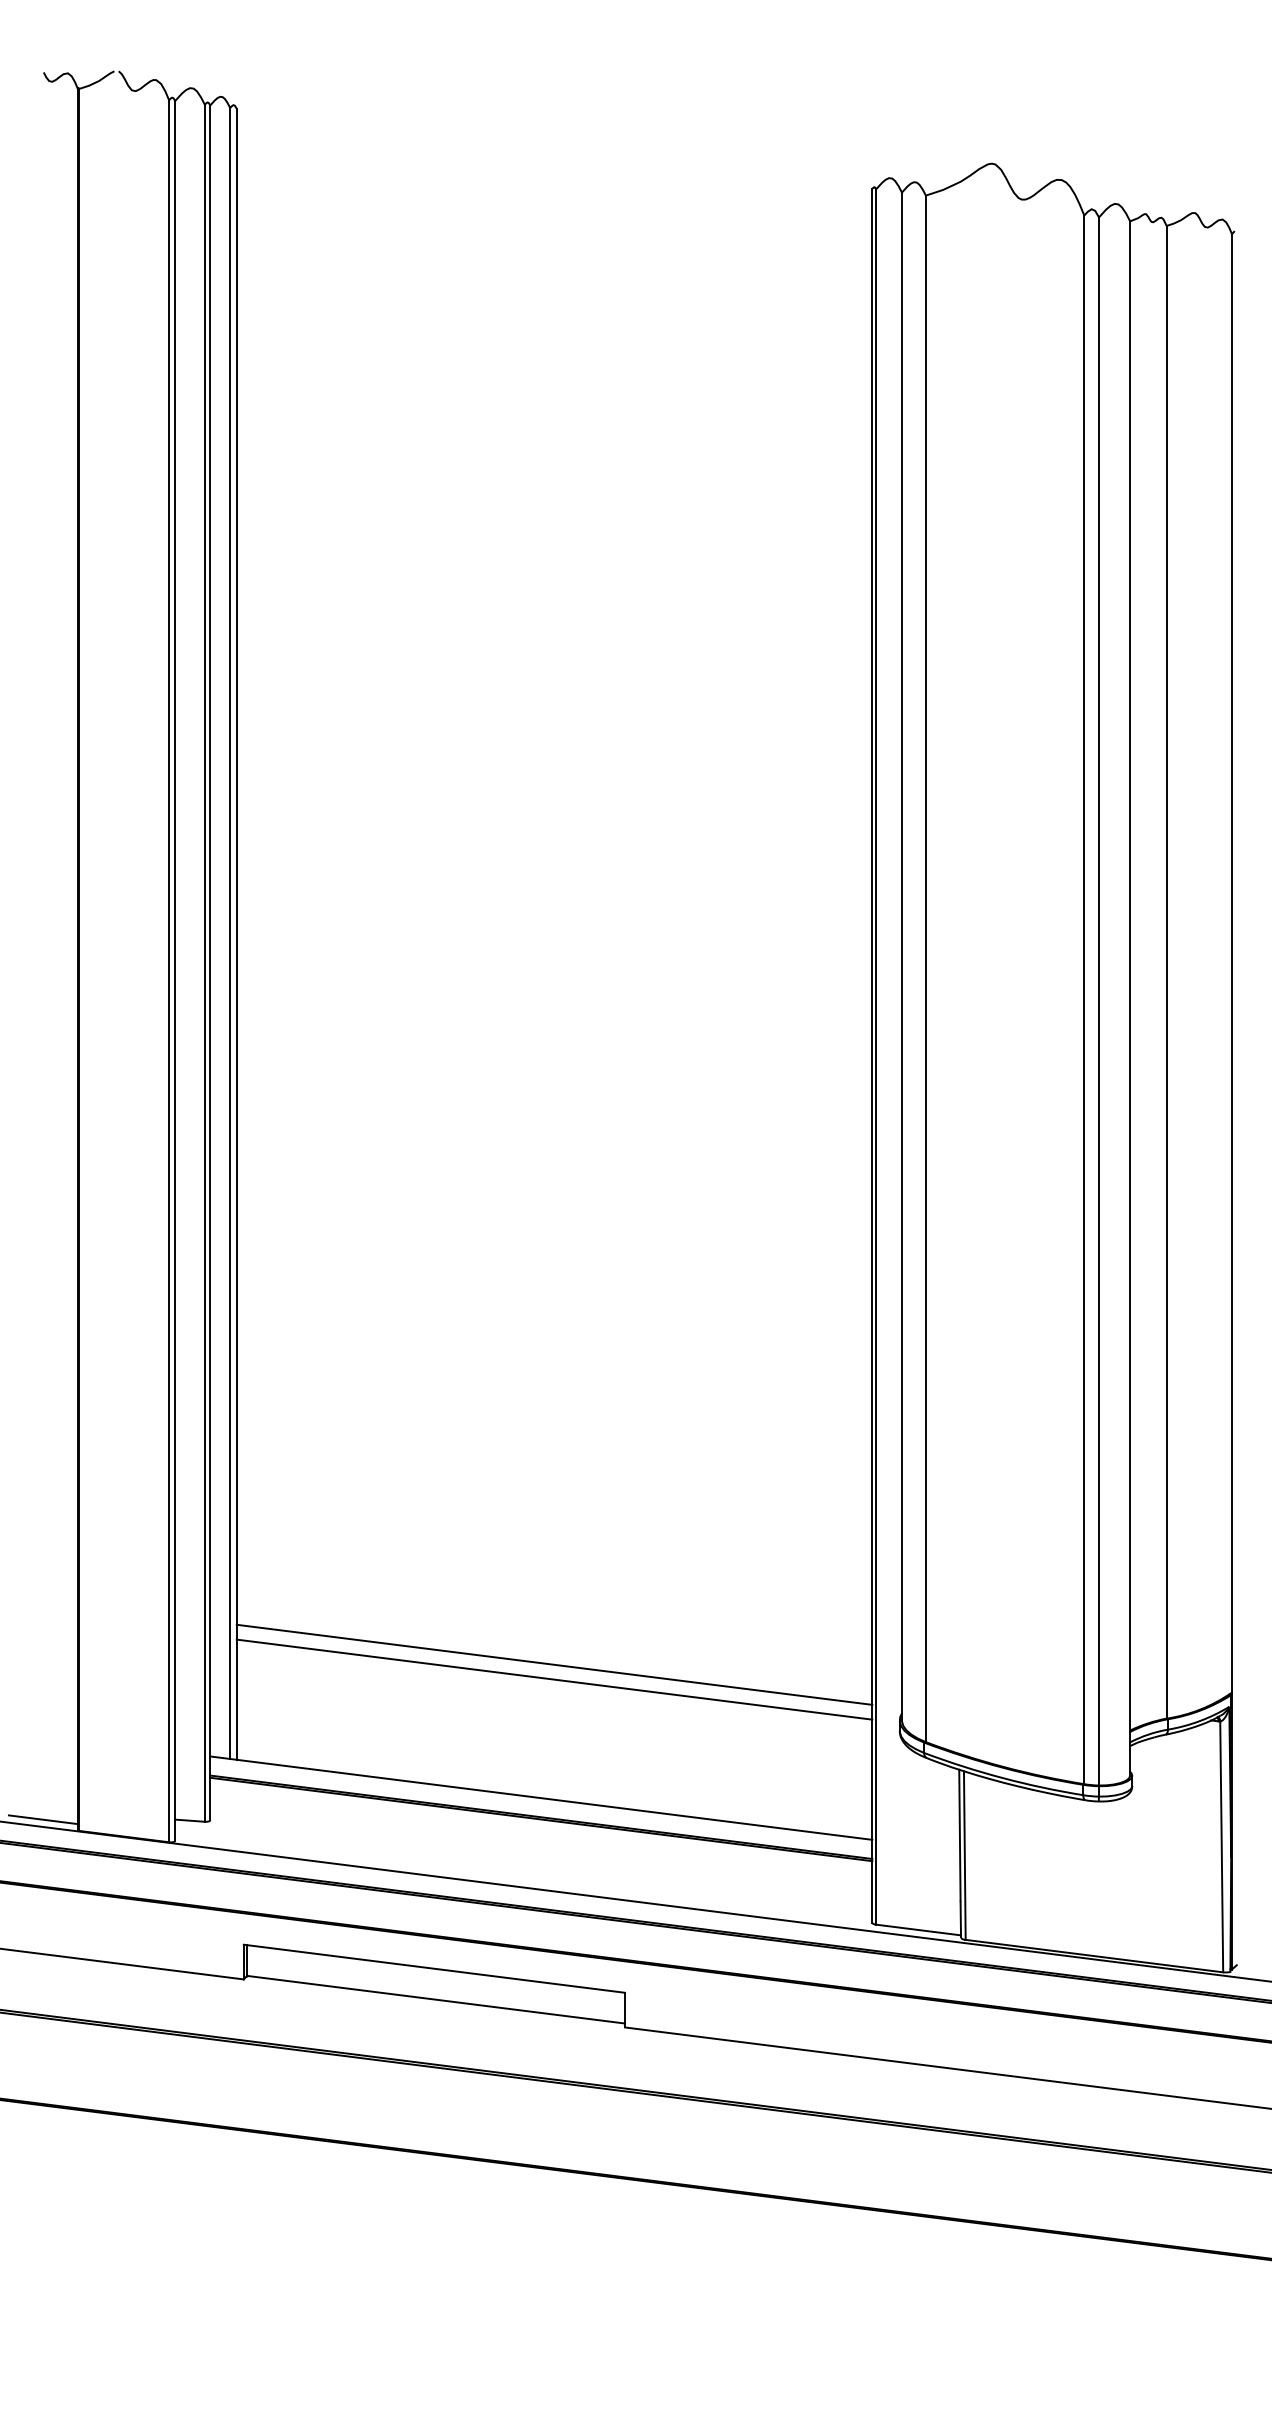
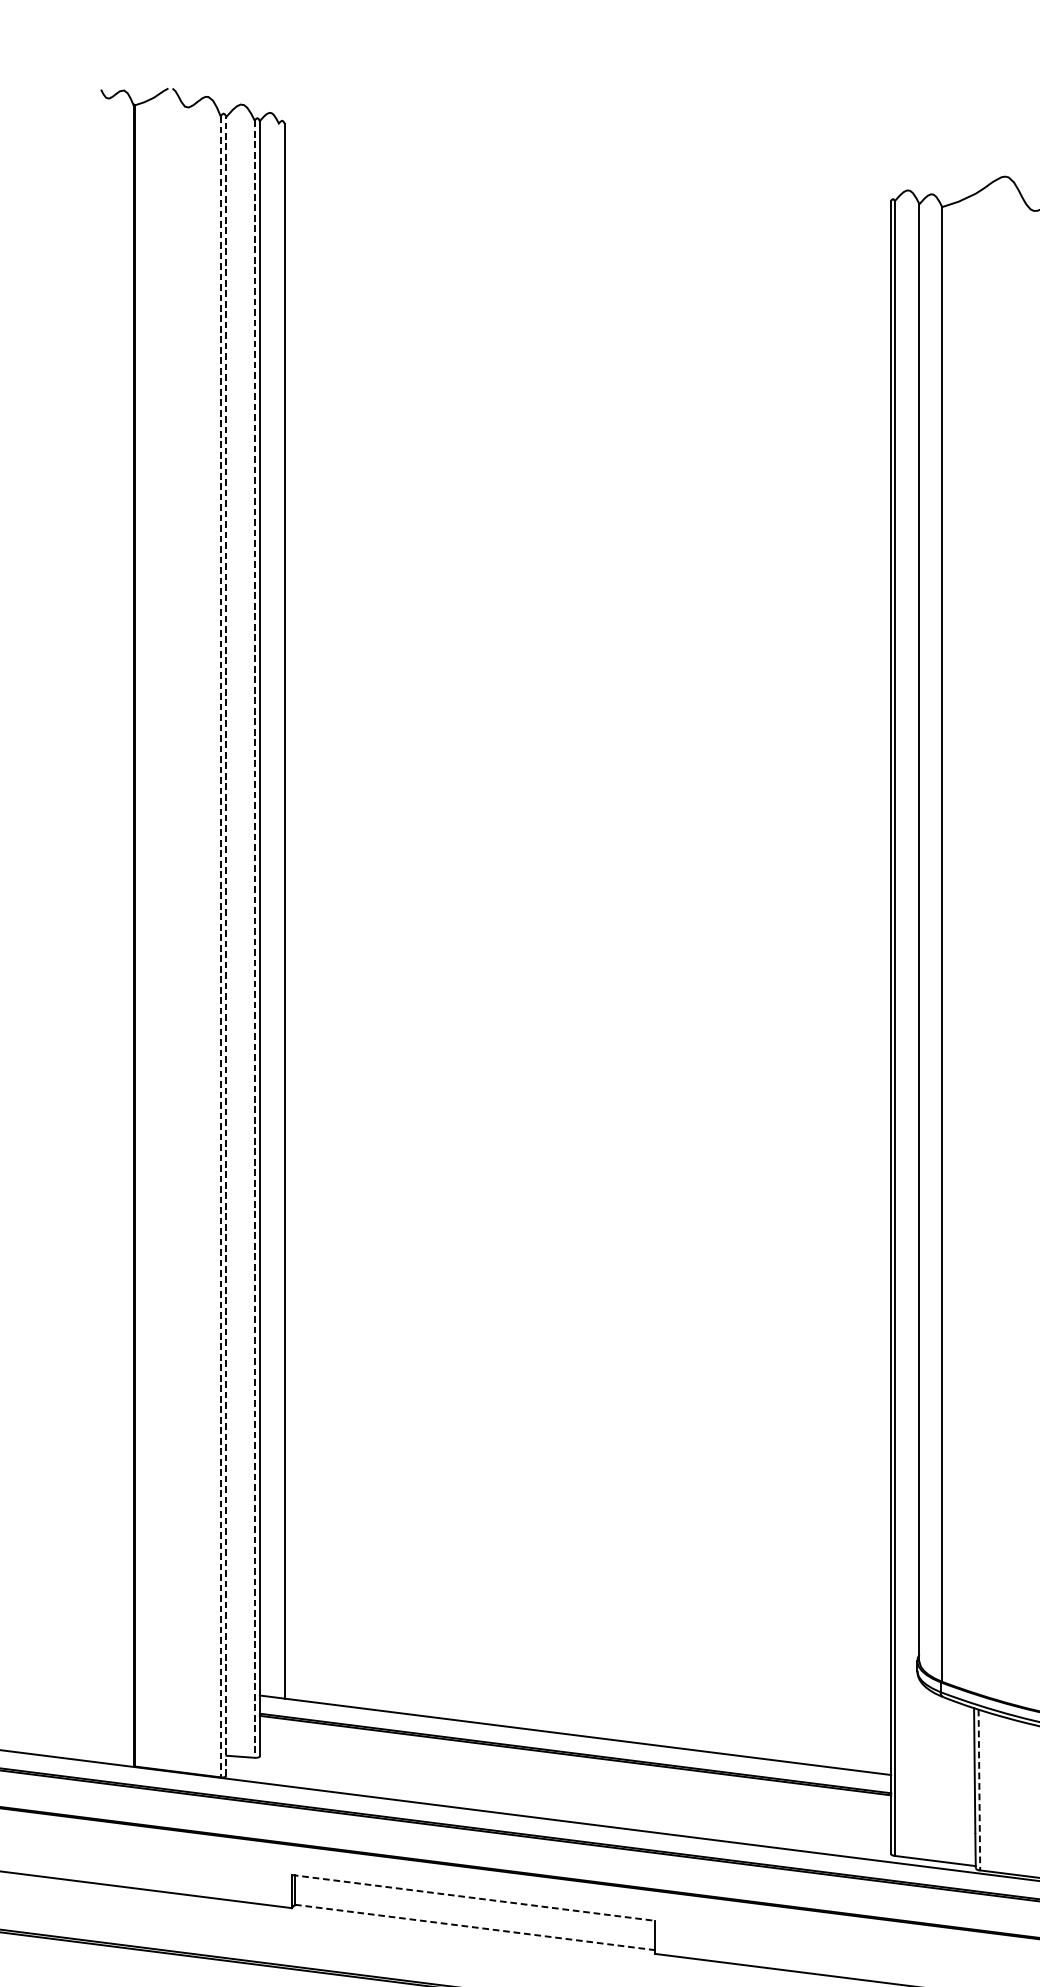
line: (230, 932) -> (279, 909), removed
line: (204, 963) -> (254, 939), solid -> dashed
line: (175, 970) -> (226, 946), solid -> dashed
line: (169, 971) -> (220, 946), solid -> dashed
line: (554, 1664) -> (588, 1607), removed
line: (554, 1679) -> (588, 1622), removed
line: (42, 1819) -> (99, 1755), removed
line: (964, 1856) -> (979, 1790), solid -> dashed
line: (434, 1968) -> (473, 1897), solid -> dashed
line: (436, 1999) -> (475, 1927), solid -> dashed

